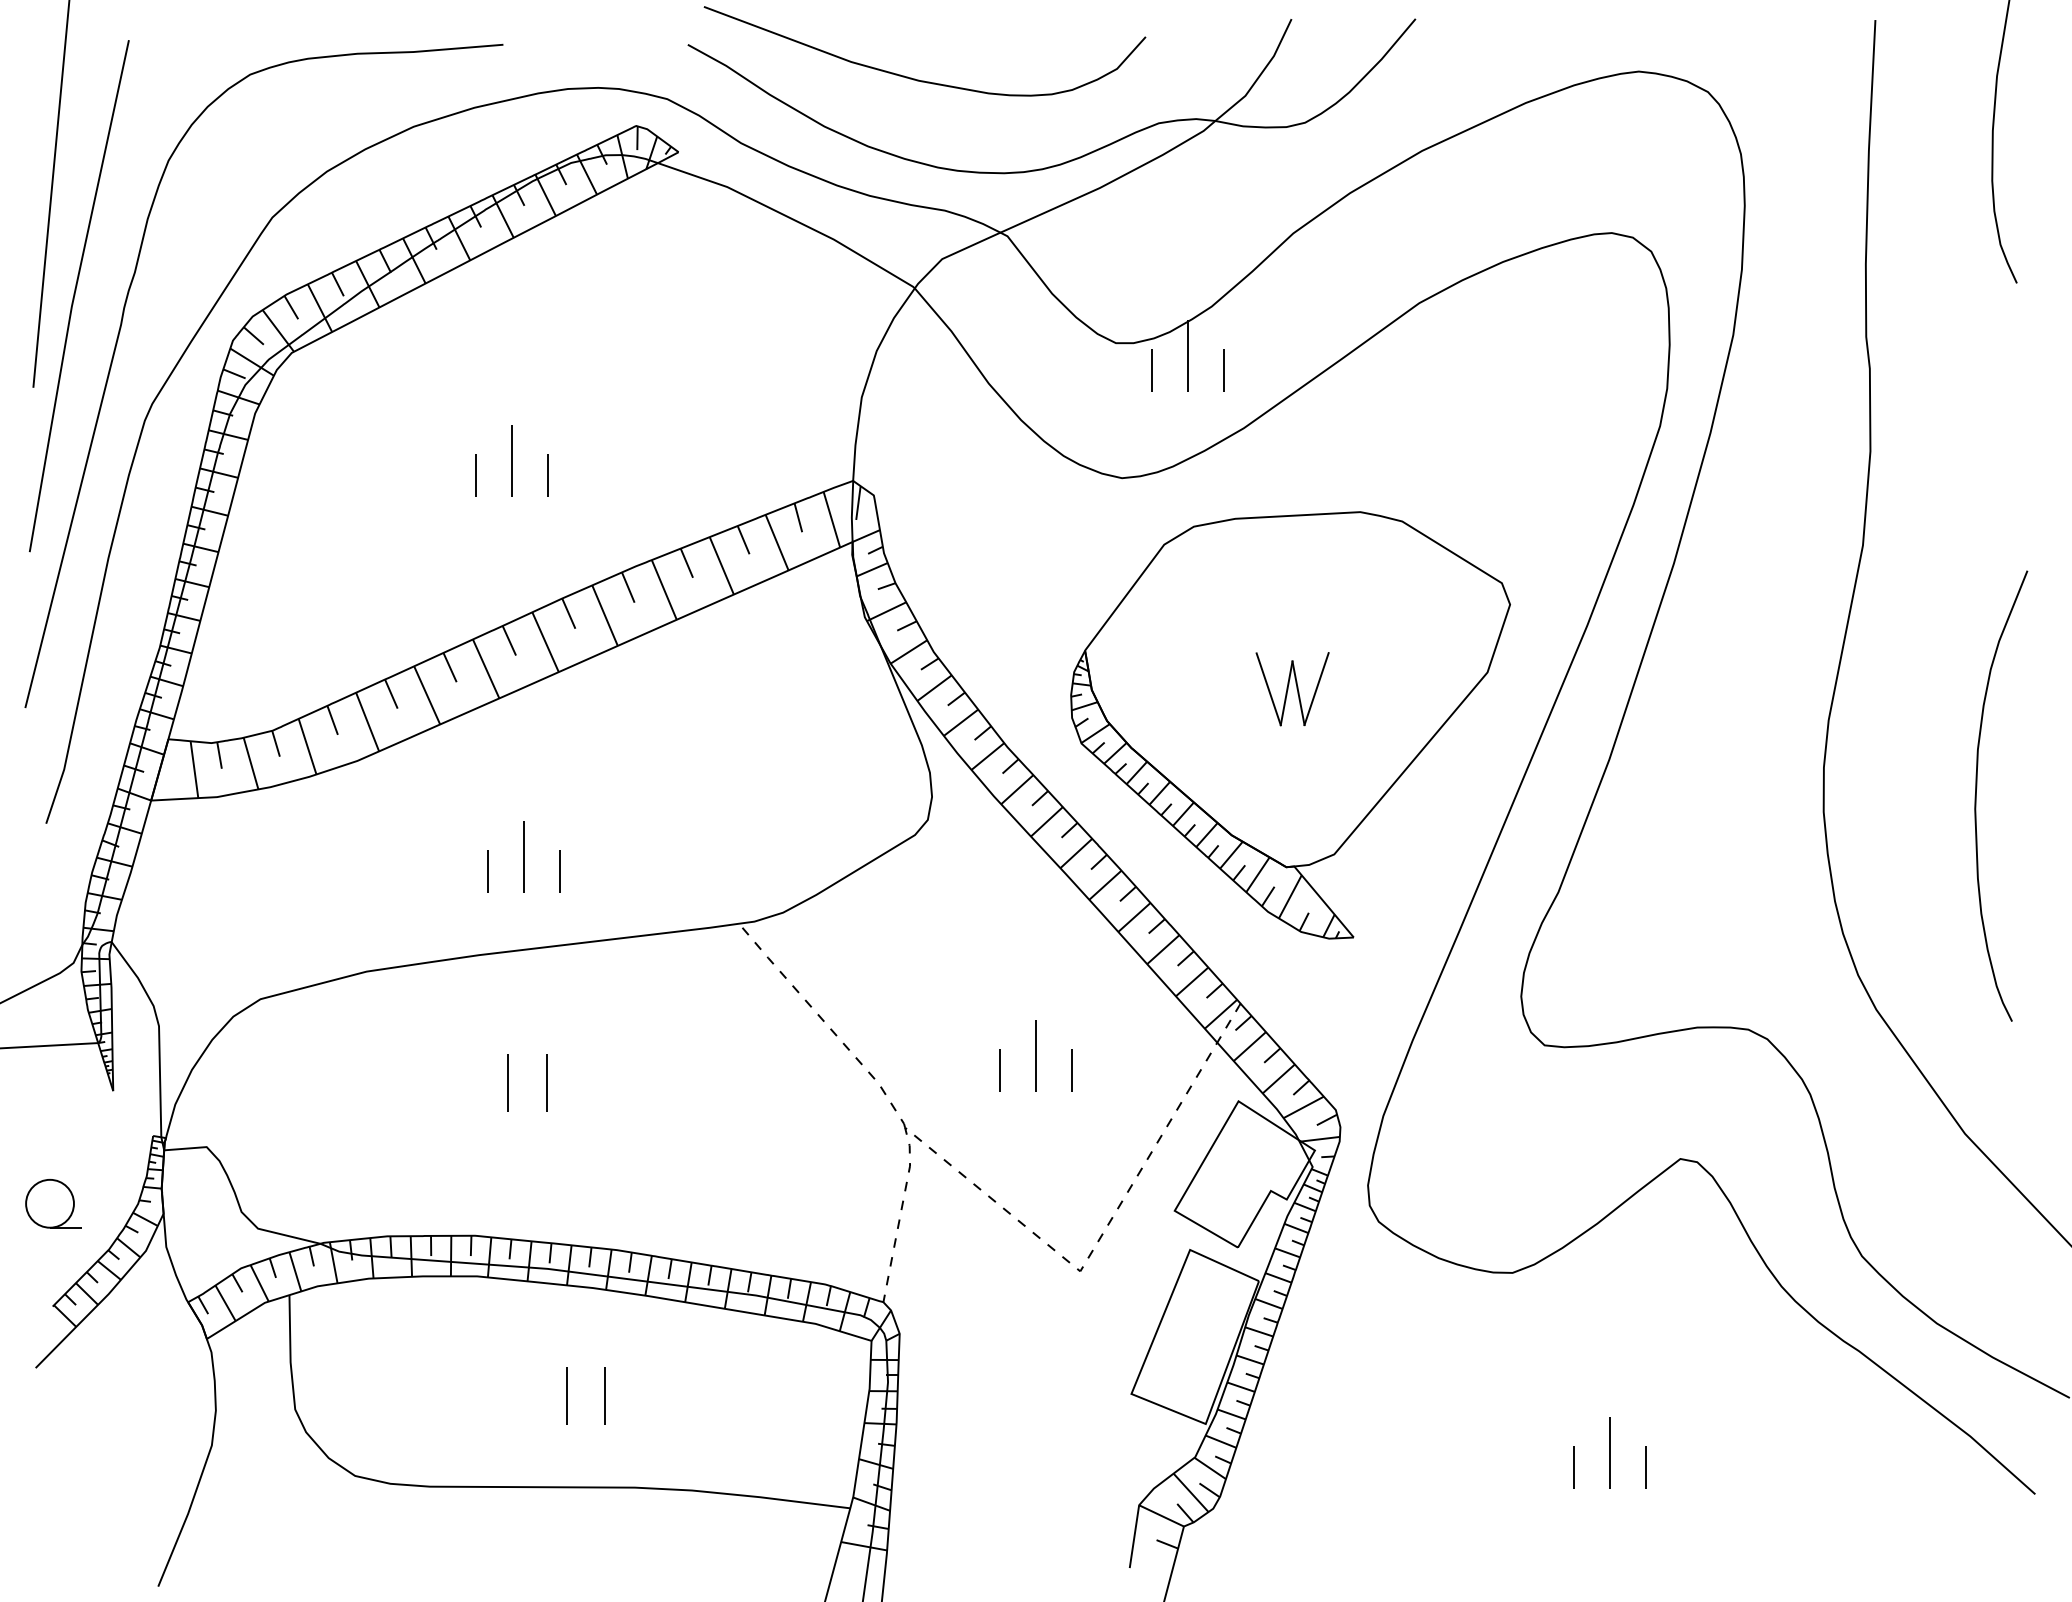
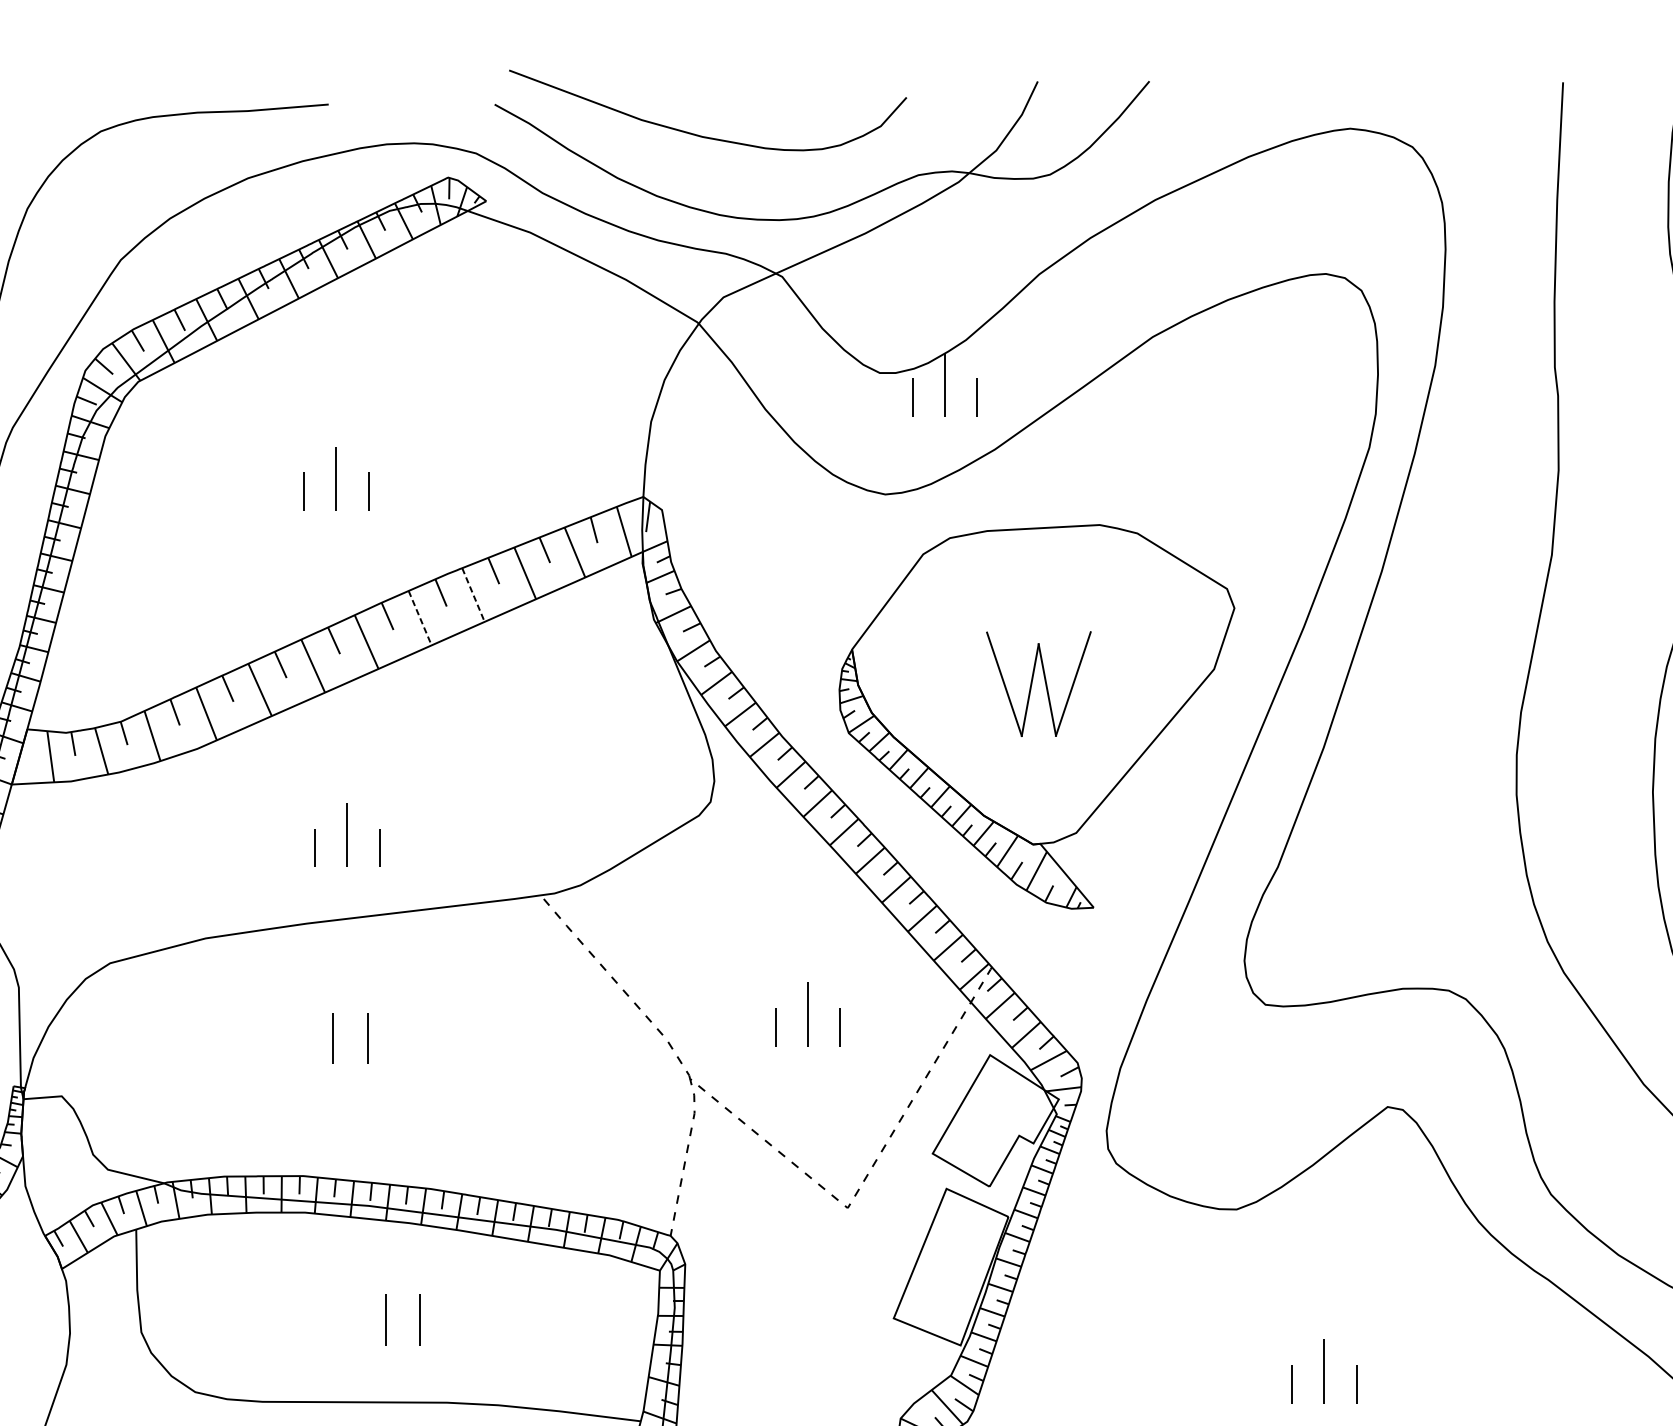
line: (664, 590) -> (473, 595), solid -> dashed
line: (605, 615) -> (420, 618), solid -> dashed
part: (1292, 689) -> (1038, 684), size x1.6

